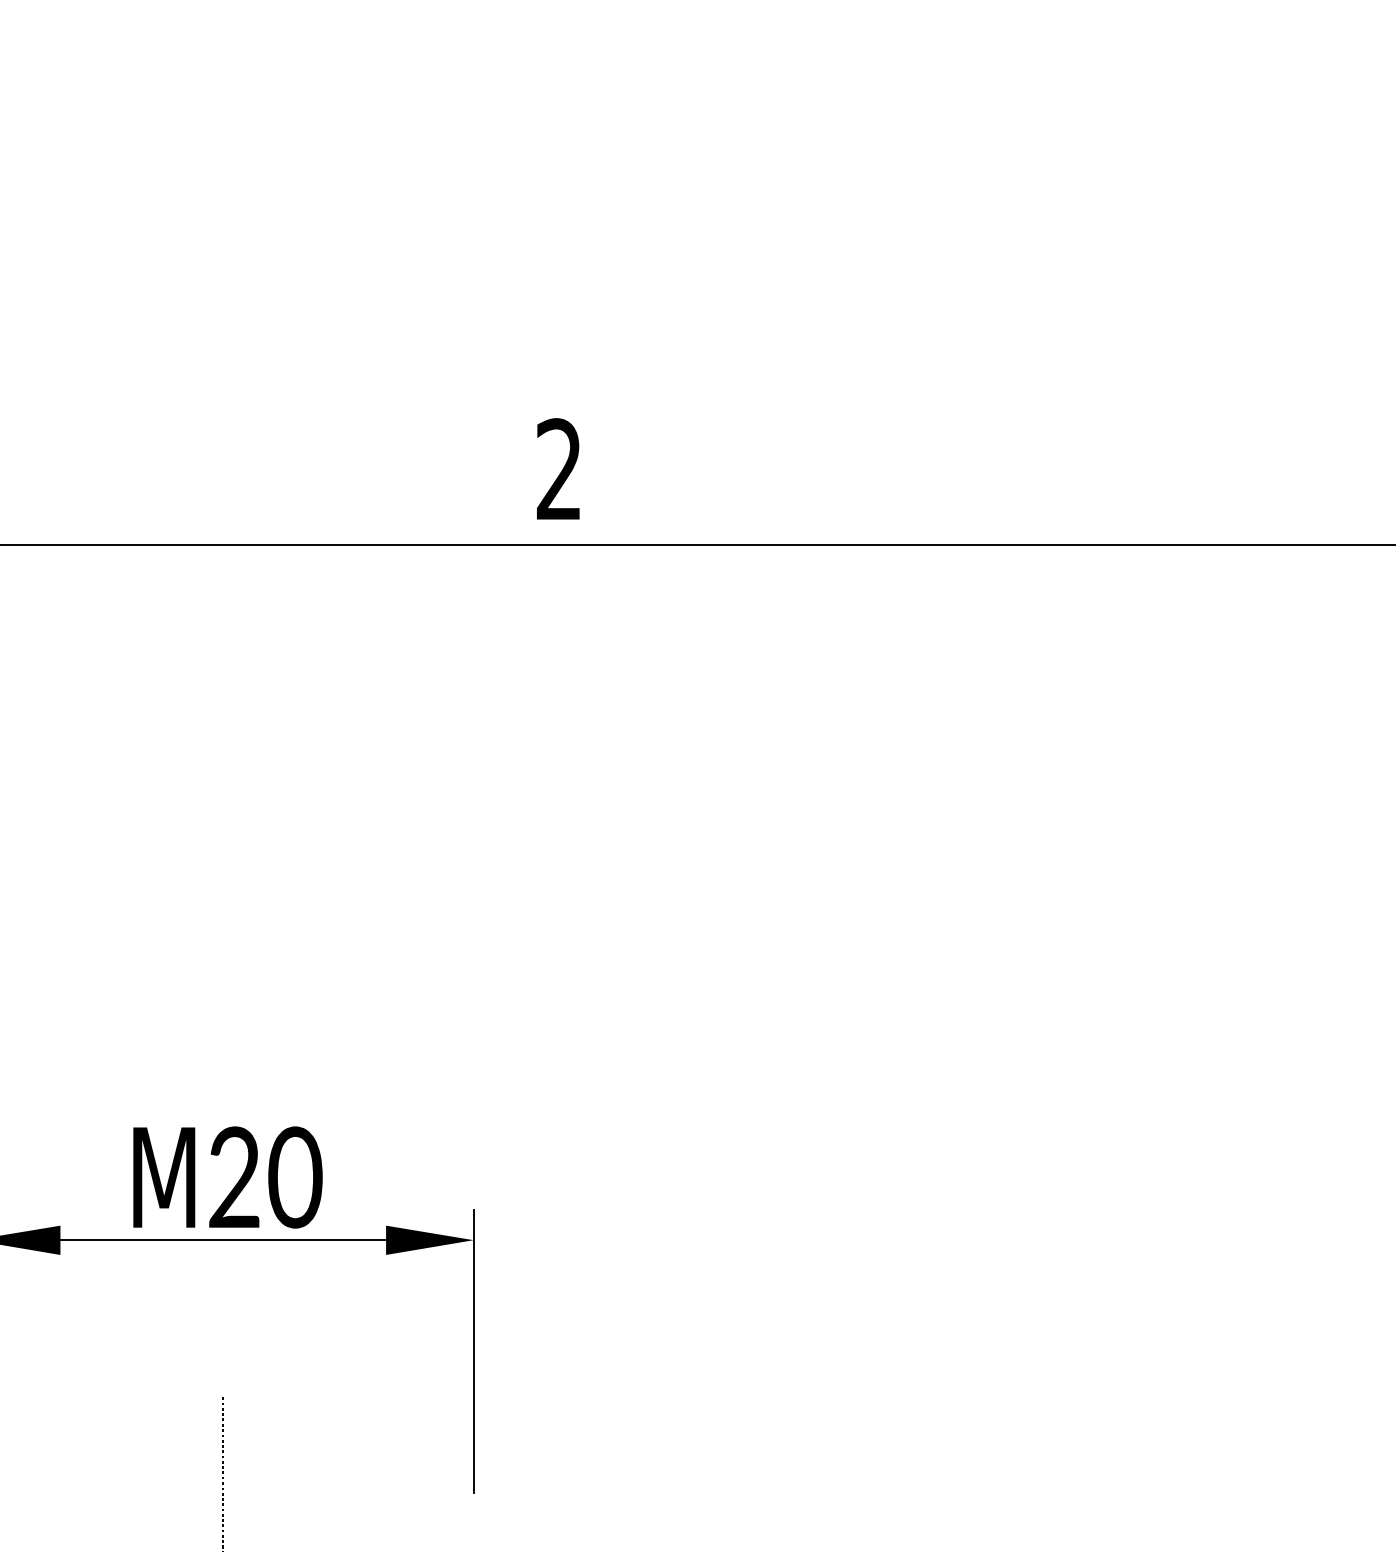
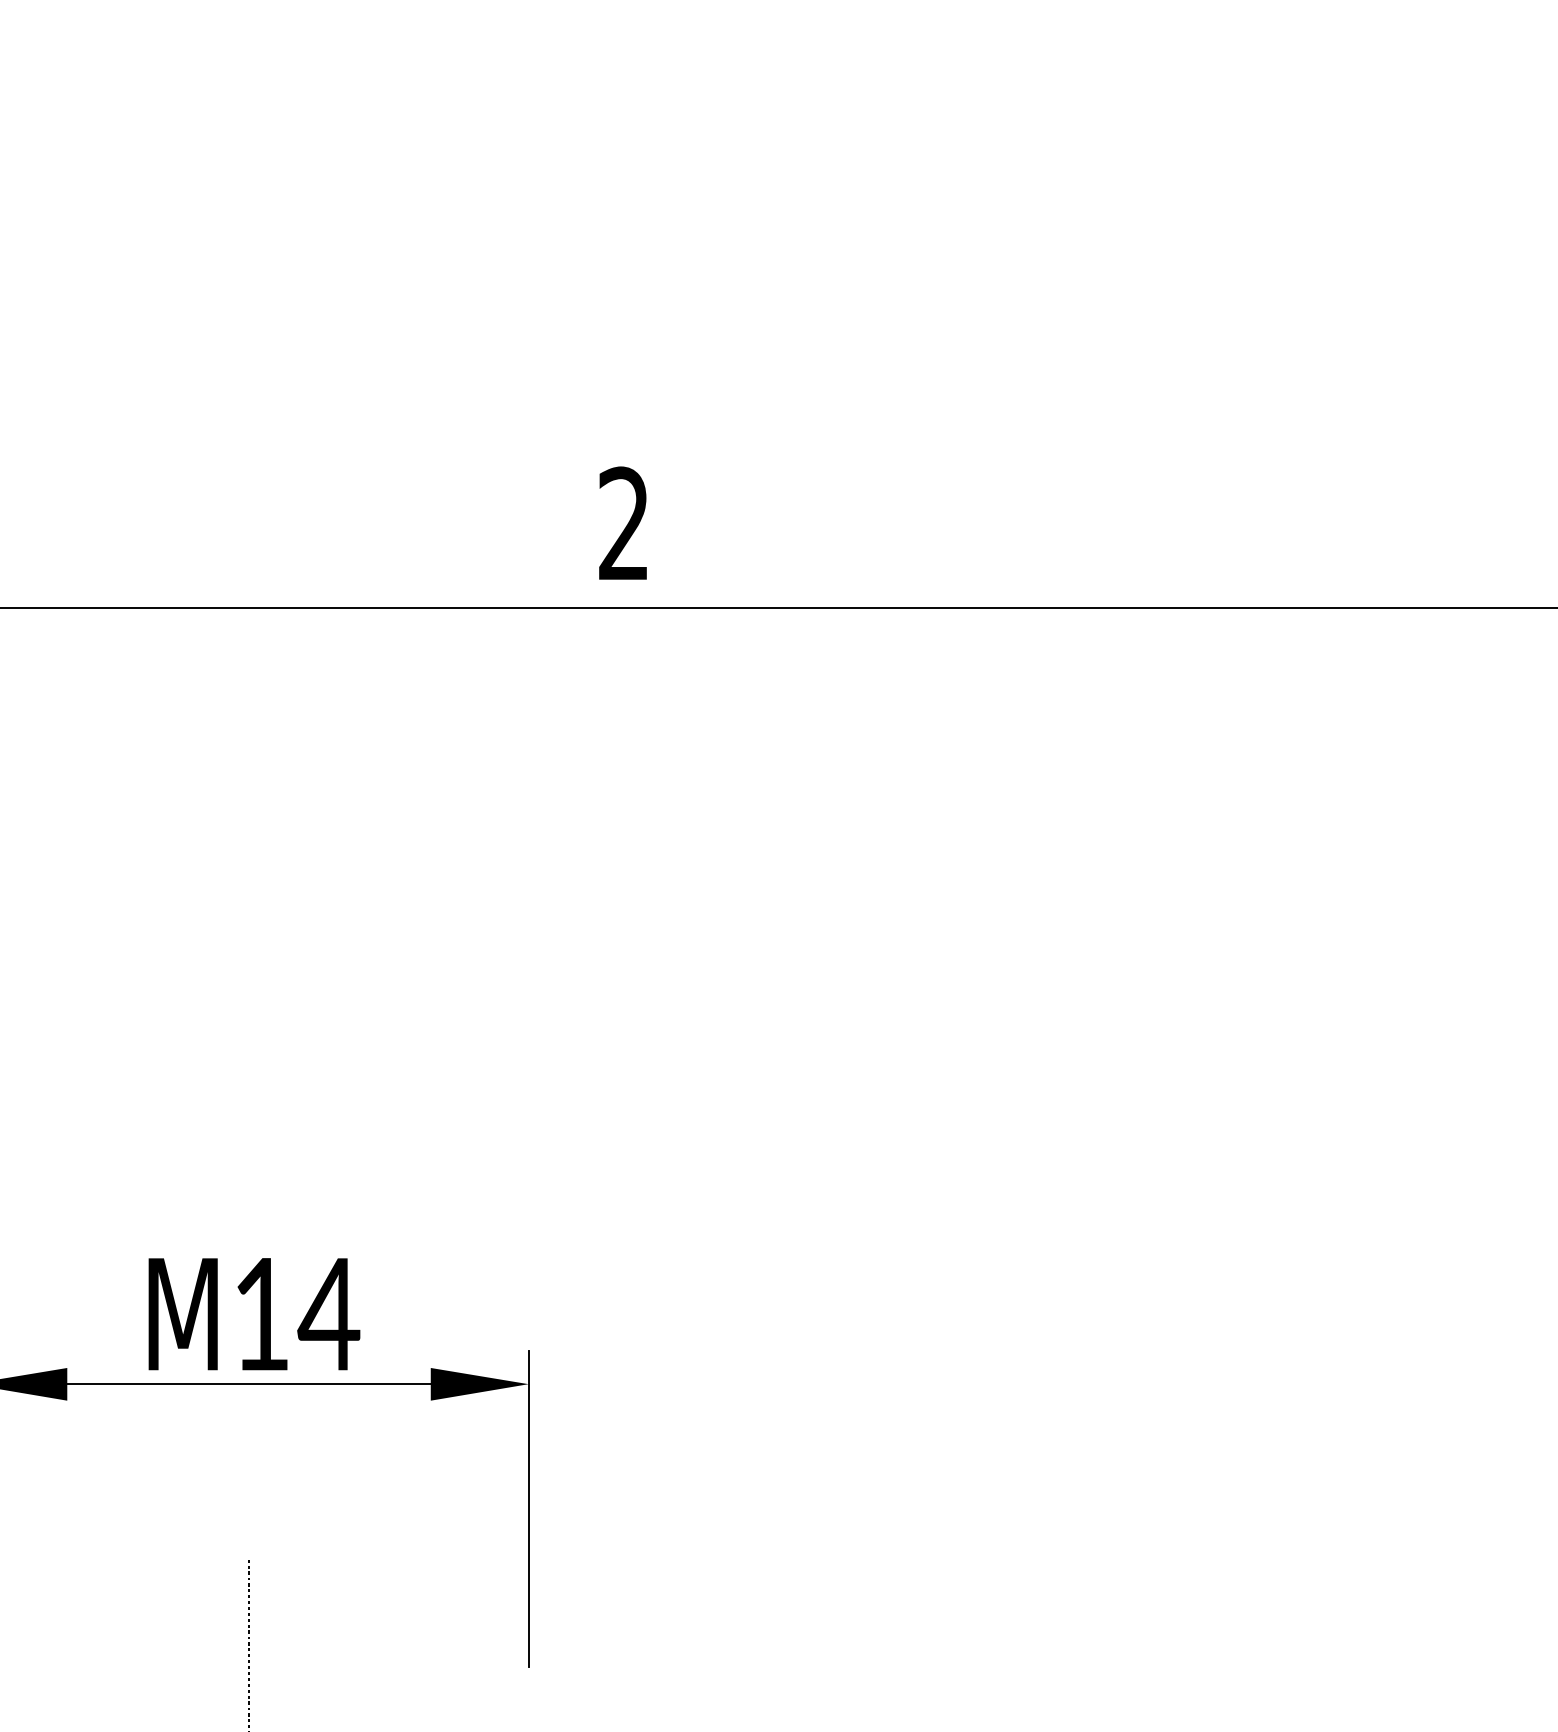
text: (265, 1177) -> (296, 1314), 20 -> 14

